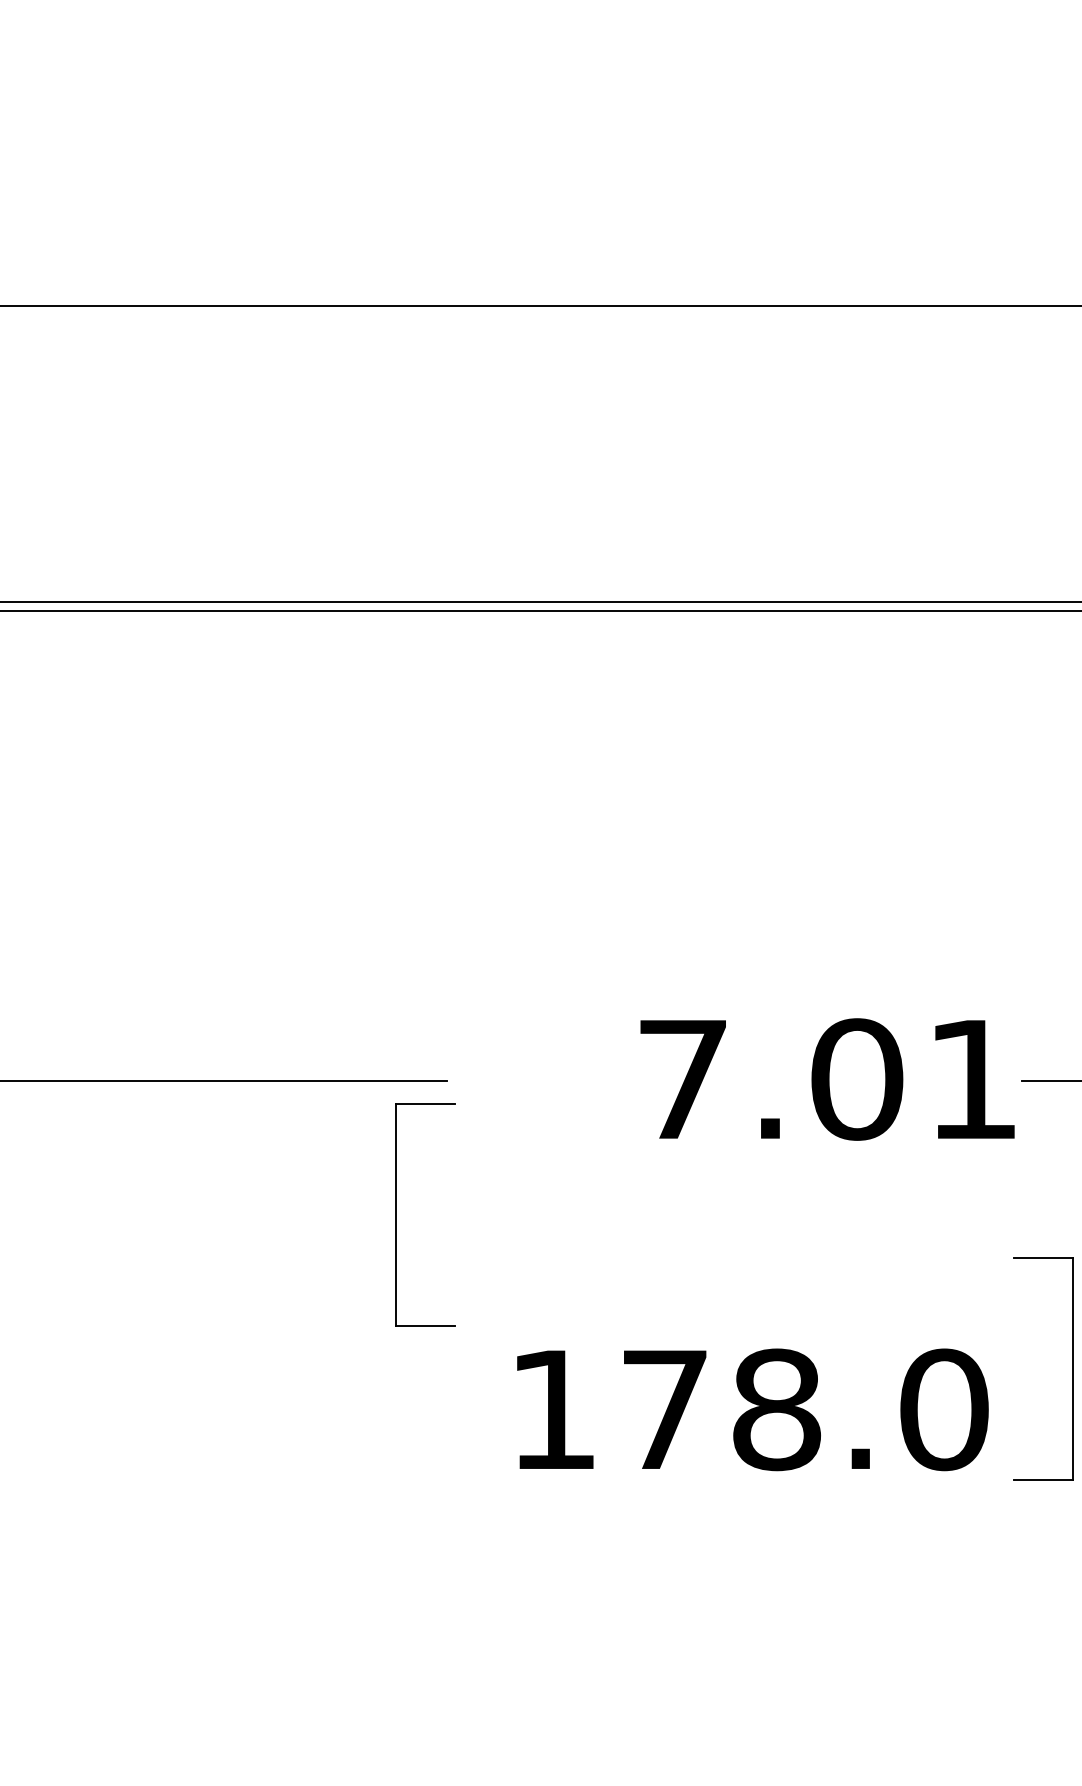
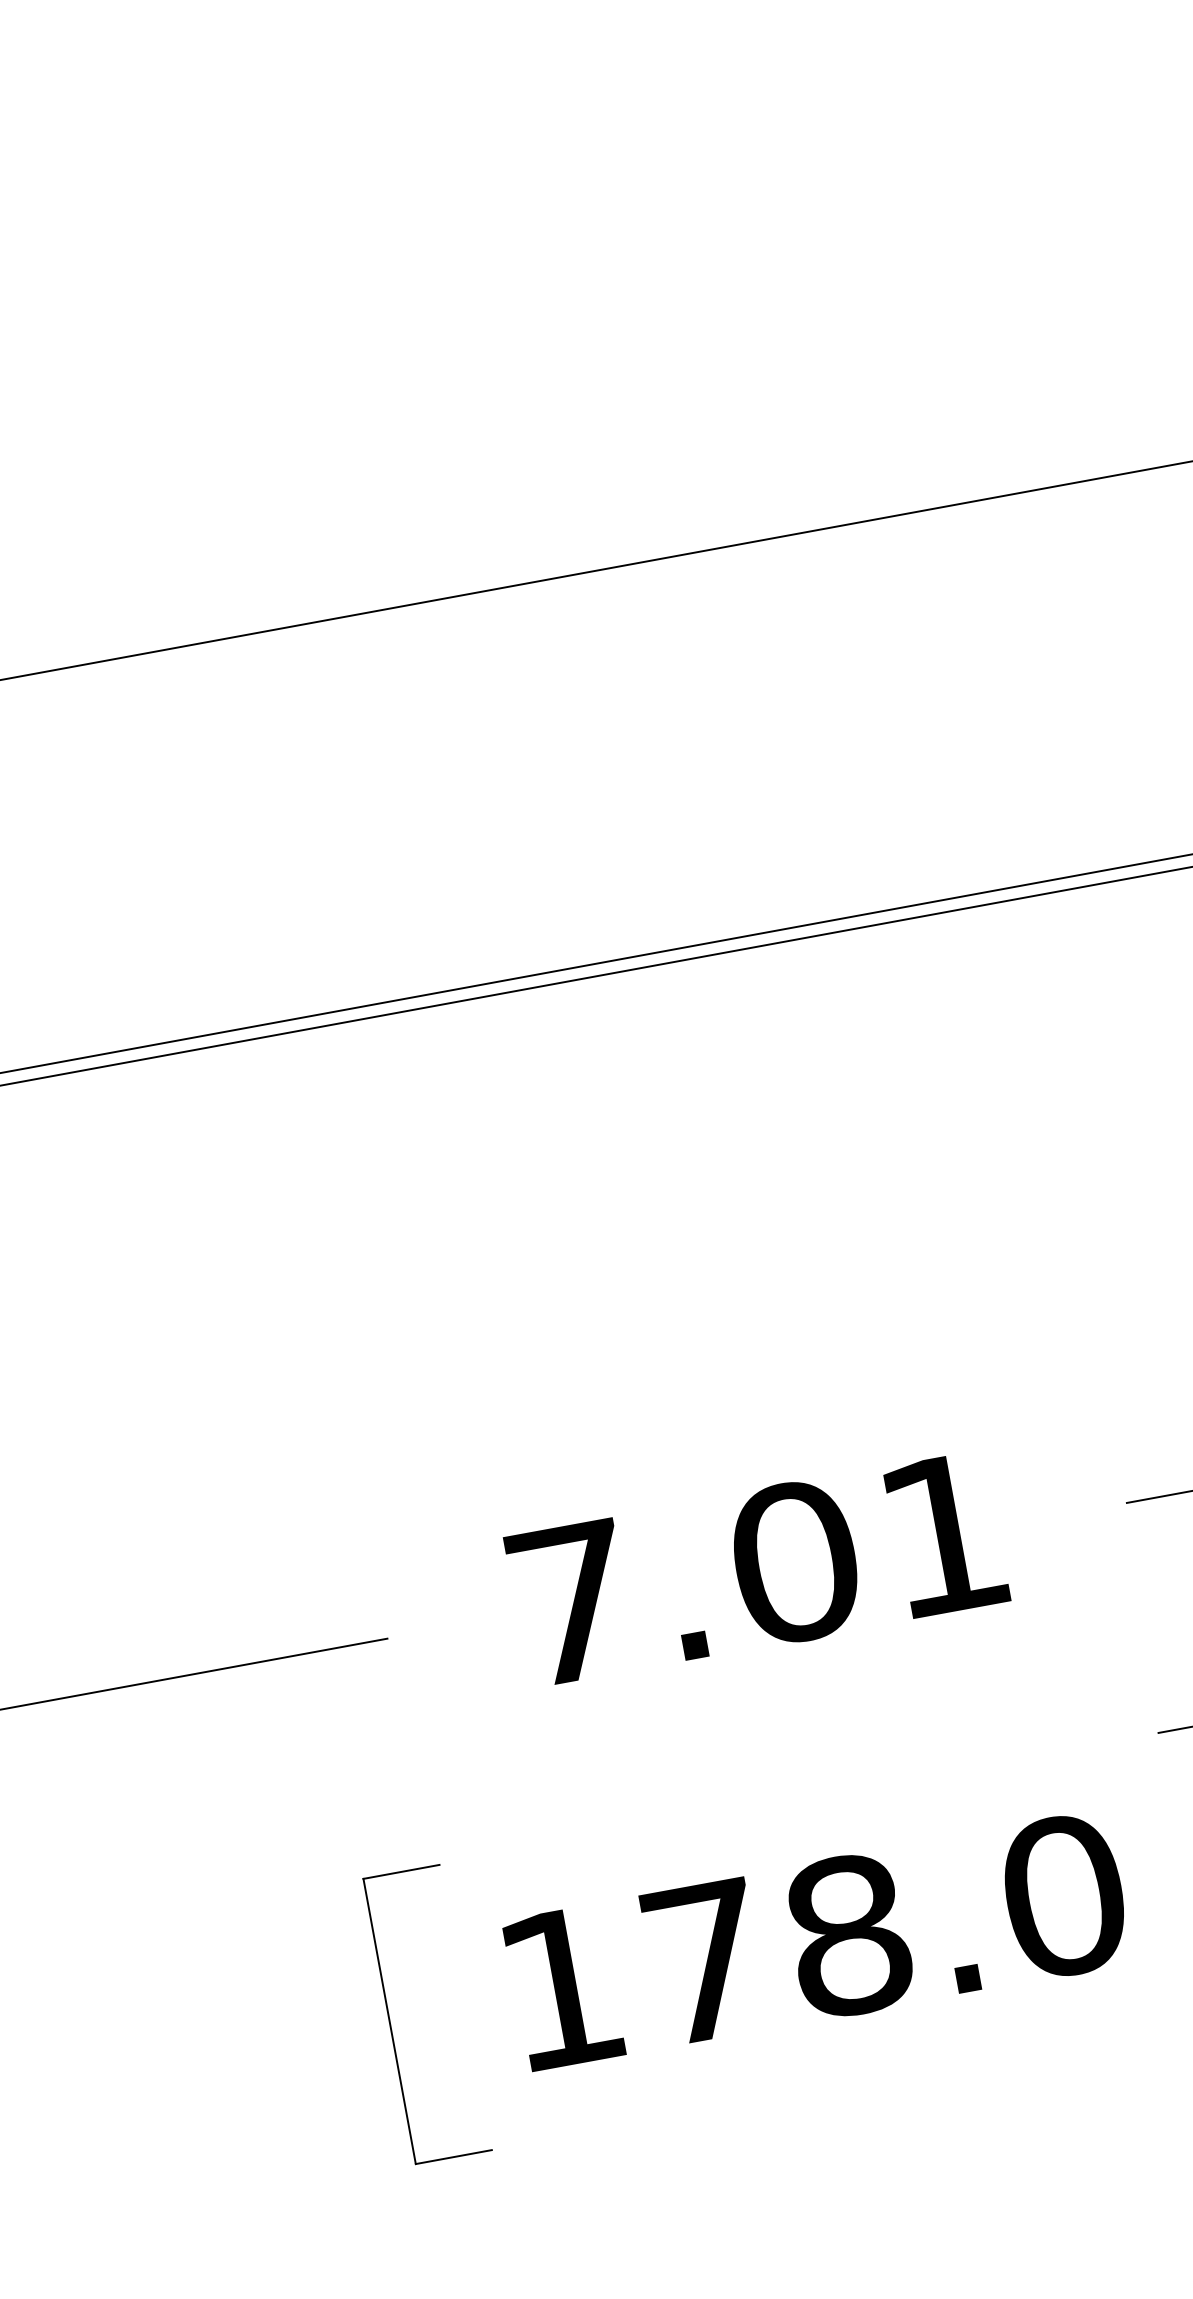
text: (827, 1079) -> (757, 1569), moved
part: (396, 1214) -> (390, 2020), moved
text: (752, 1409) -> (817, 1940), moved

